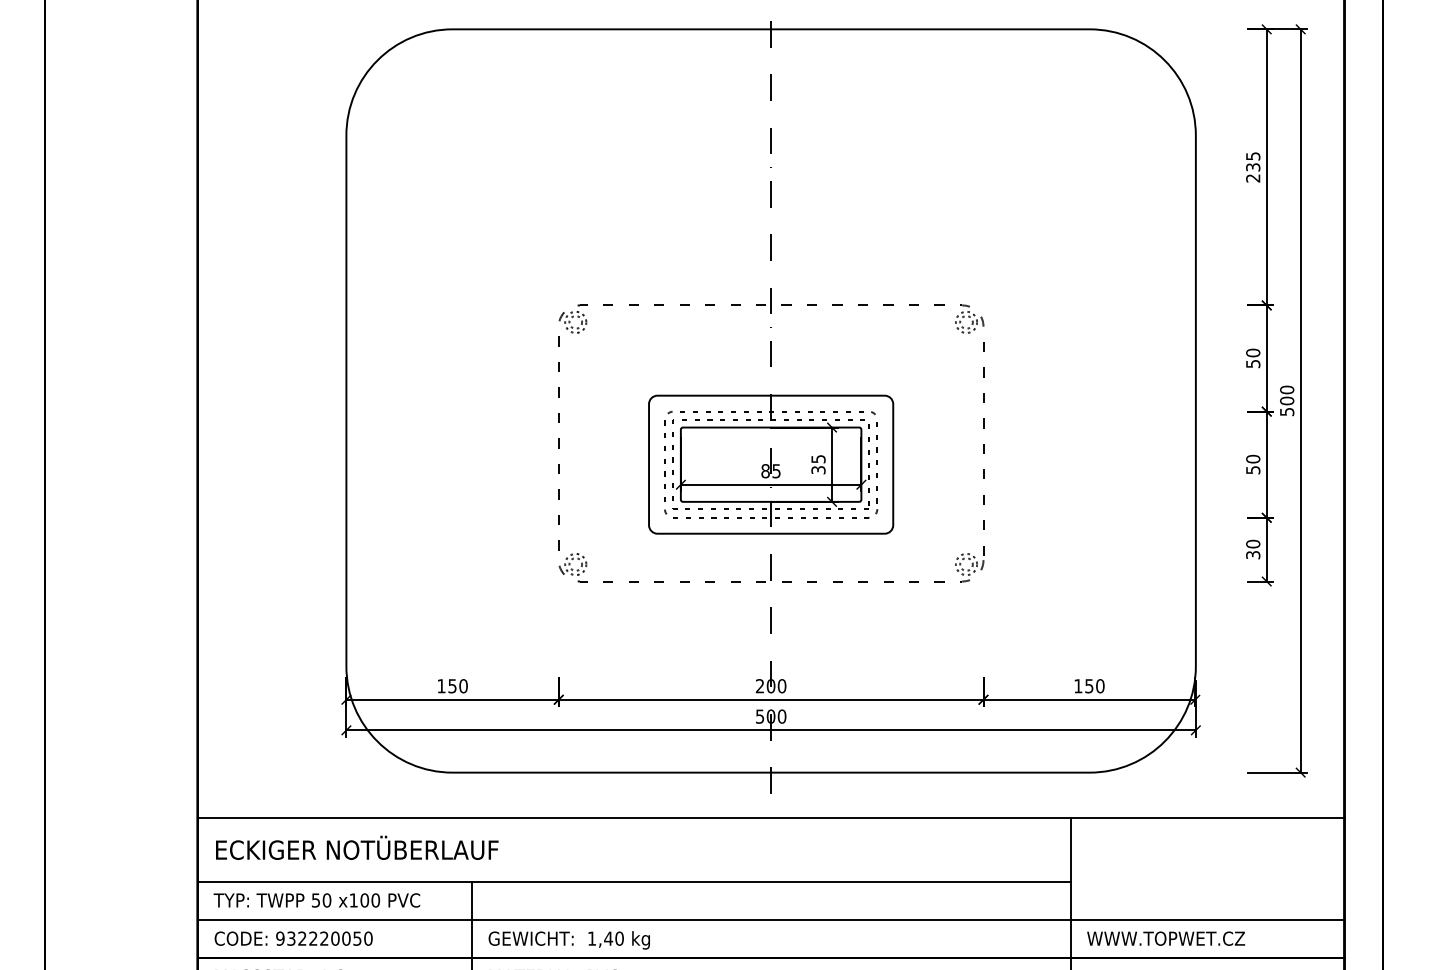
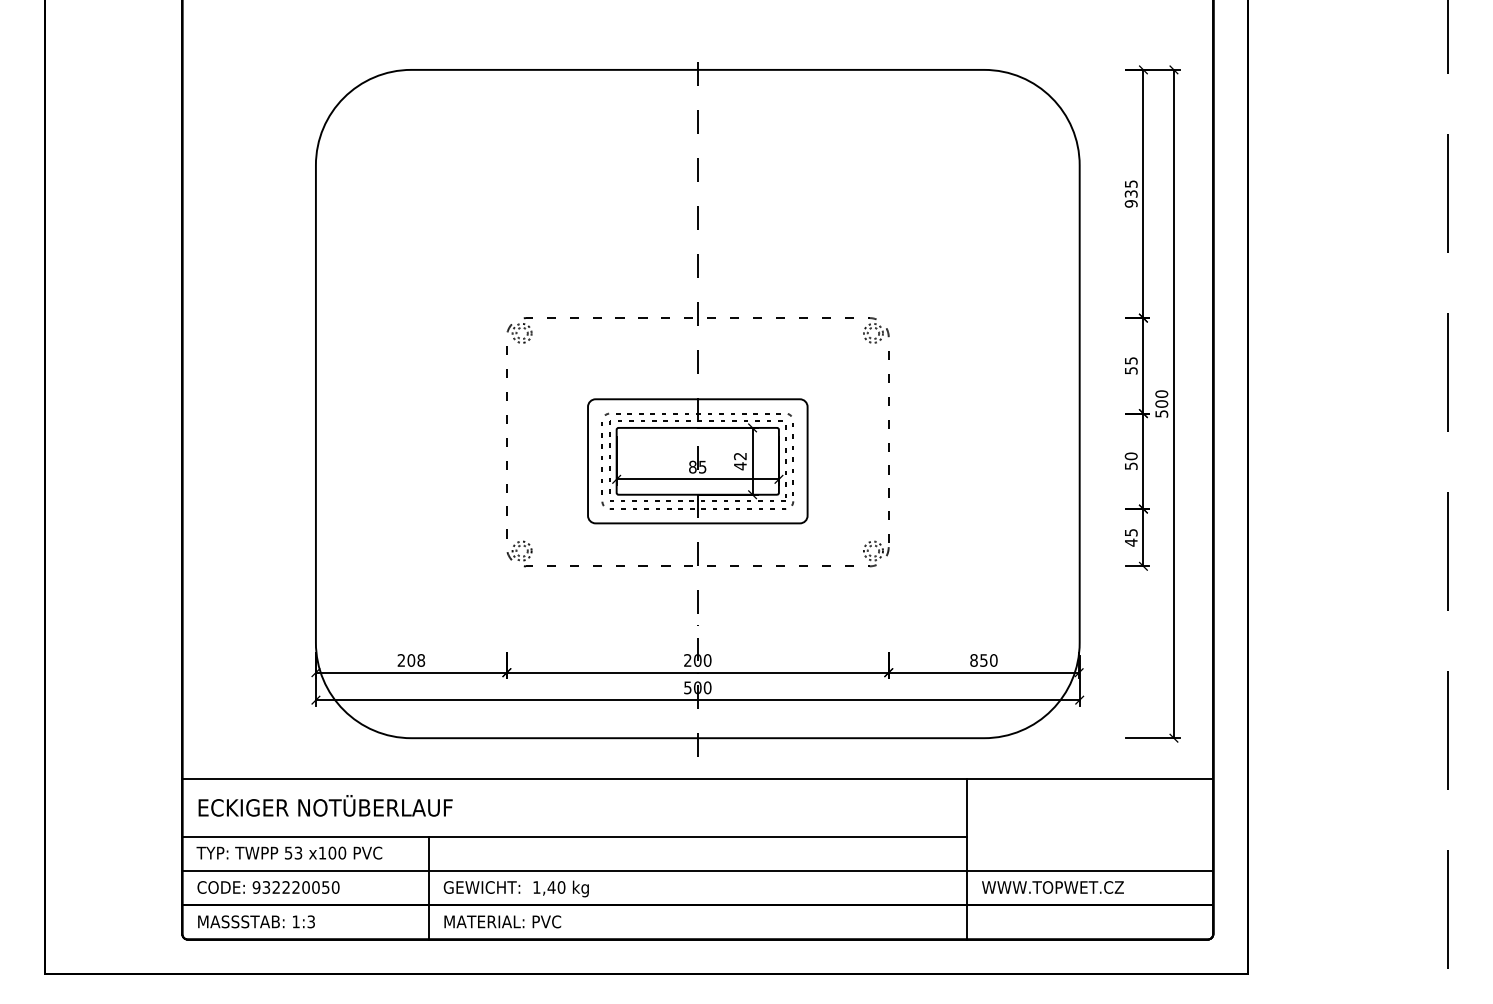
text: (1252, 177) -> (1130, 203), 235 -> 935
text: (1252, 352) -> (1130, 360), 50 -> 55
text: (817, 464) -> (739, 461), 35 -> 42
text: (1252, 549) -> (1130, 537), 30 -> 45
text: (452, 686) -> (411, 660), 150 -> 208
text: (1077, 686) -> (973, 660), 150 -> 850
text: (327, 899) -> (298, 852), 50 -> 53

